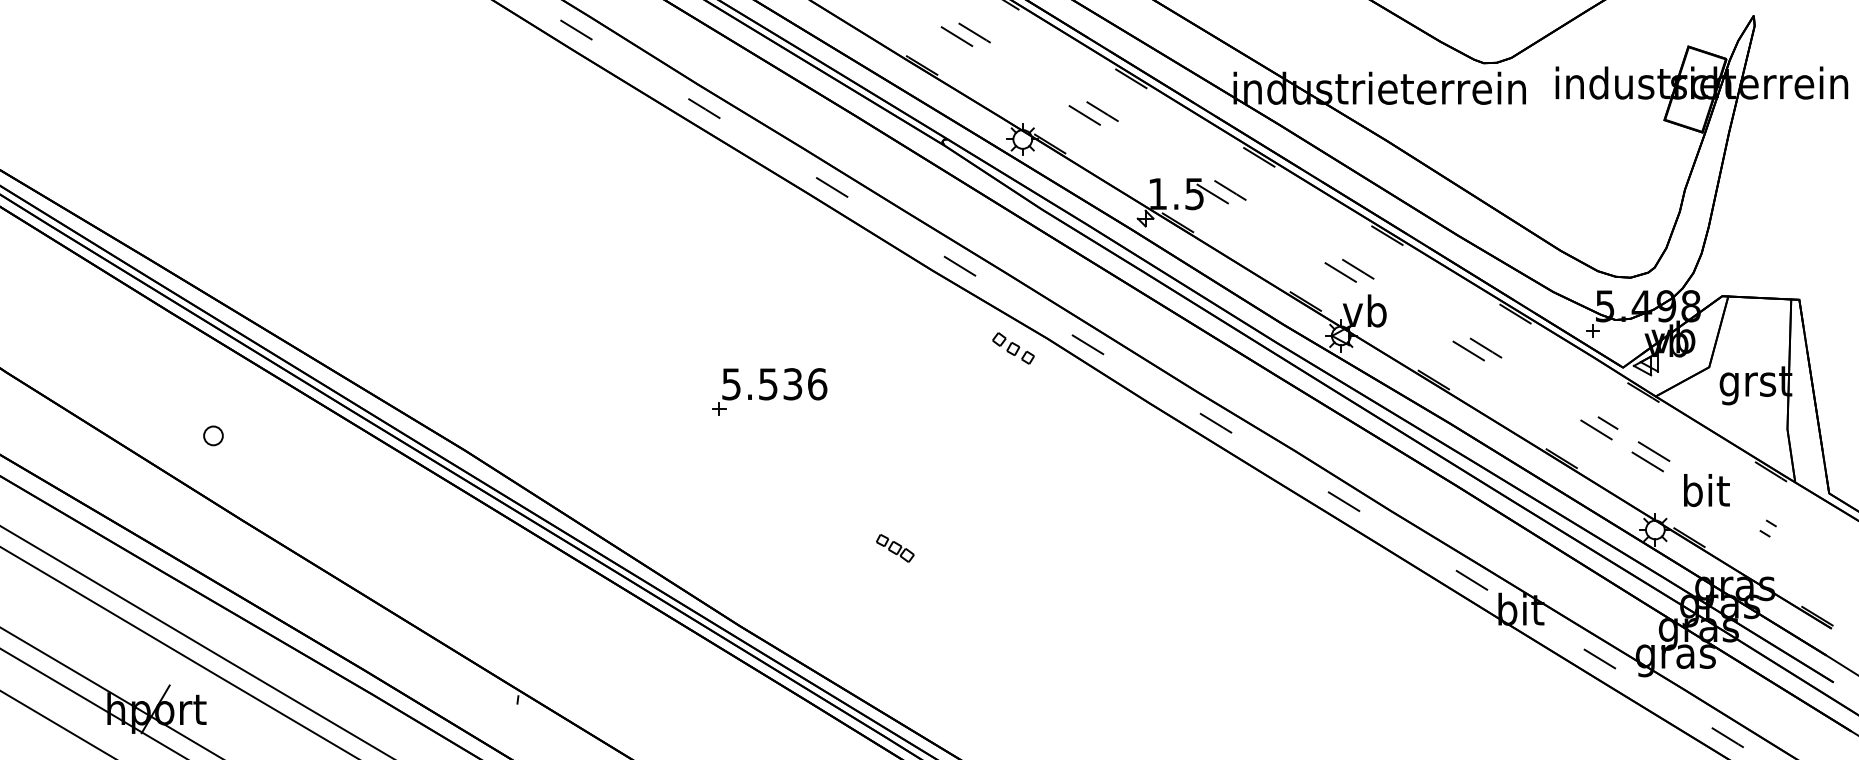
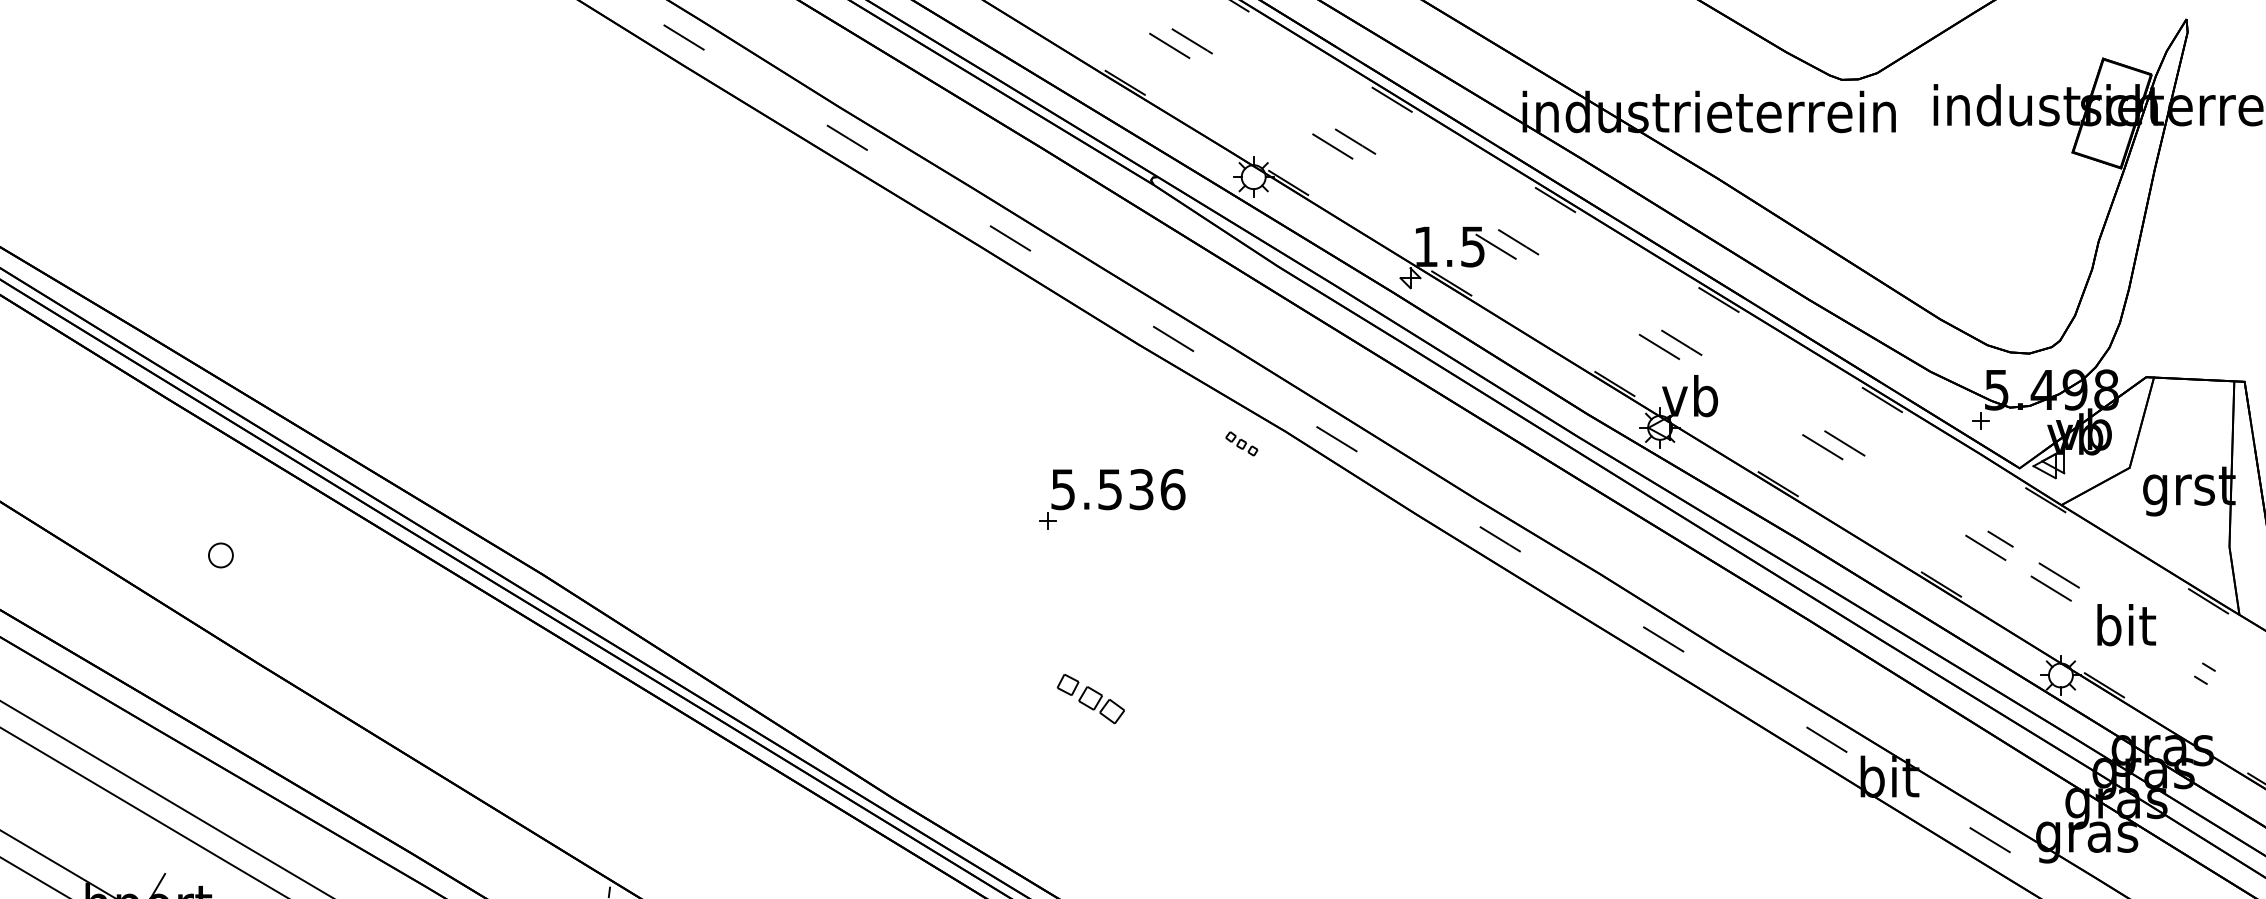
part: (1013, 348) -> (1241, 443), size x0.6
part: (769, 391) -> (1111, 498), moved
part: (895, 548) -> (1091, 699), size x1.4

